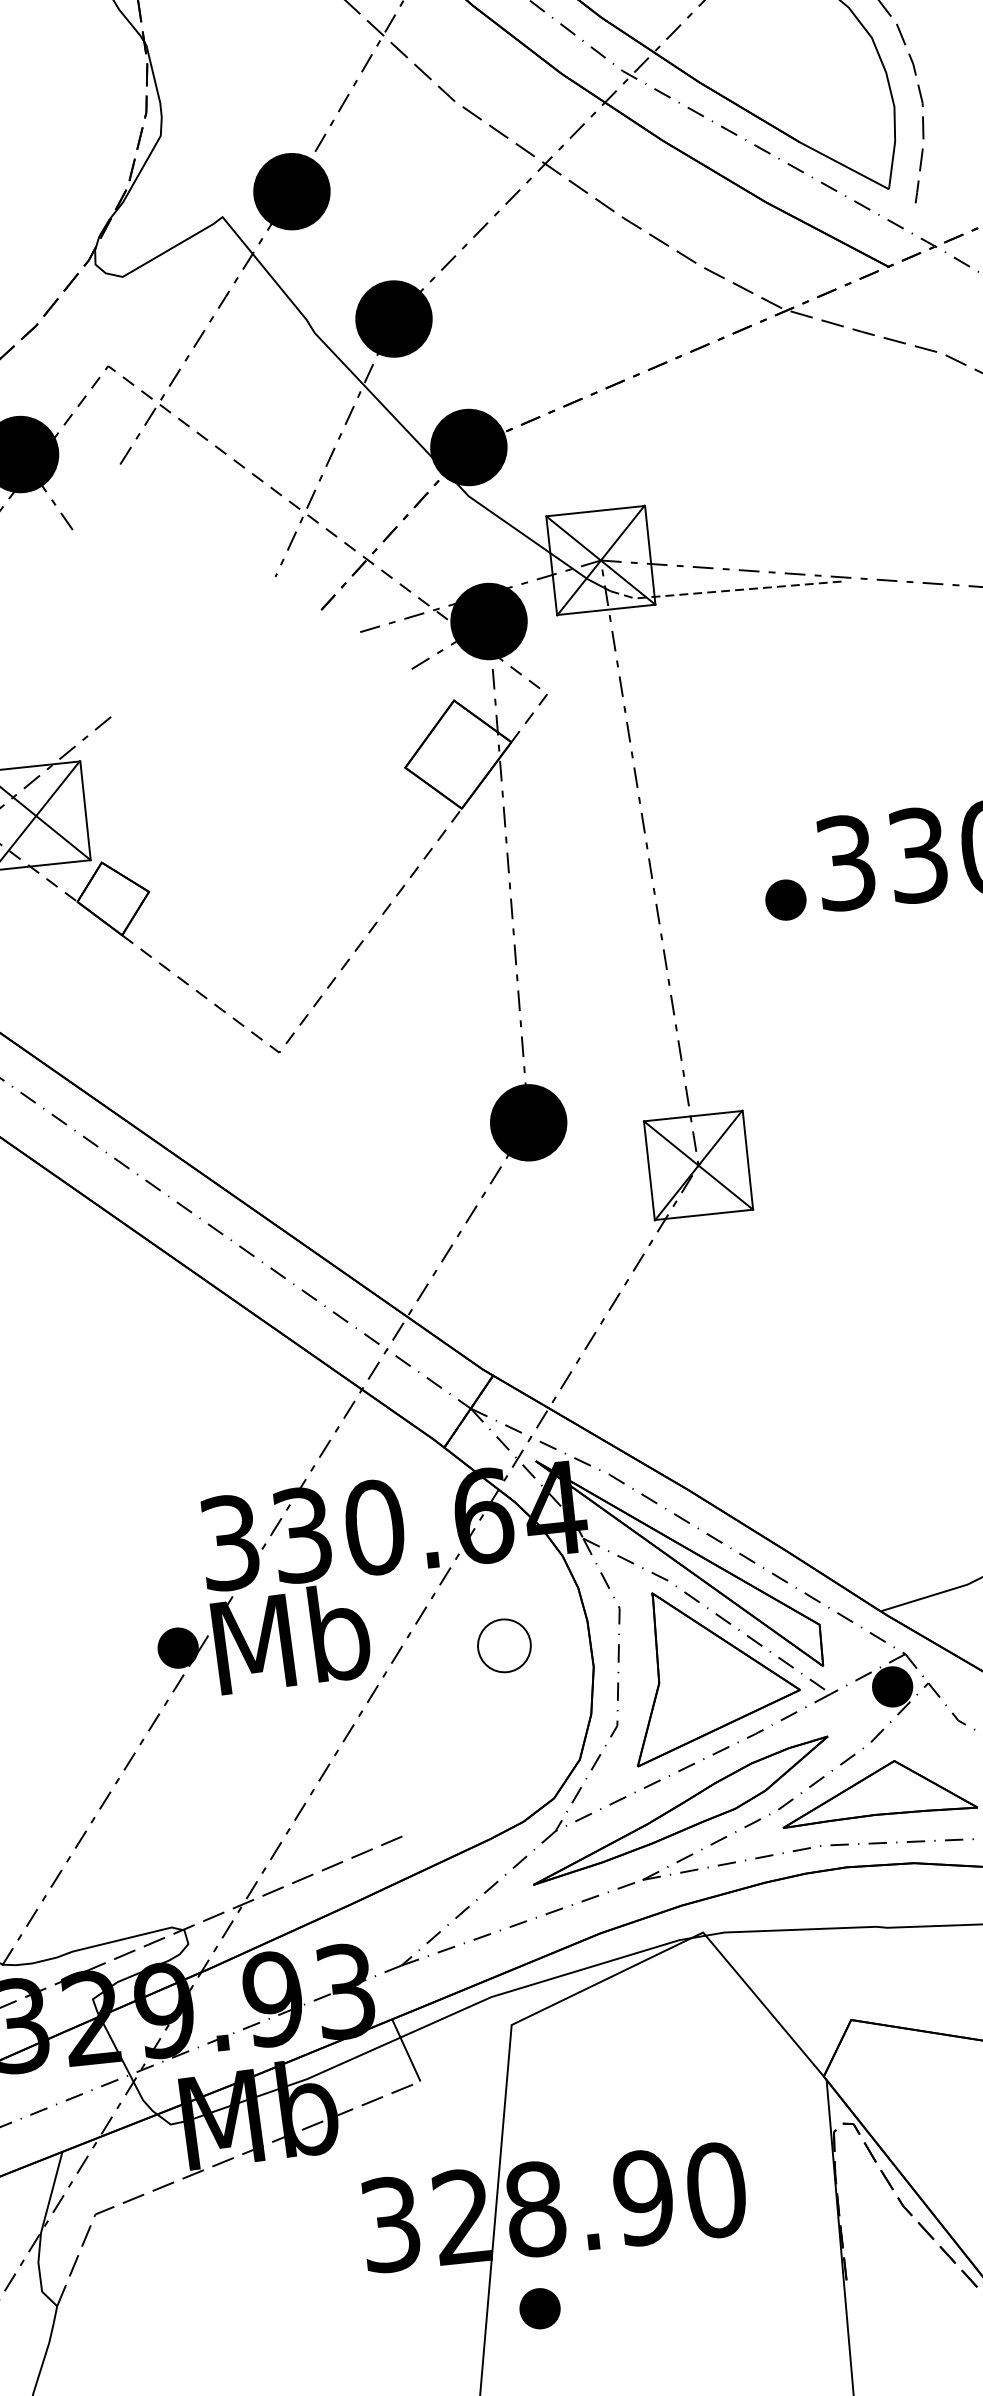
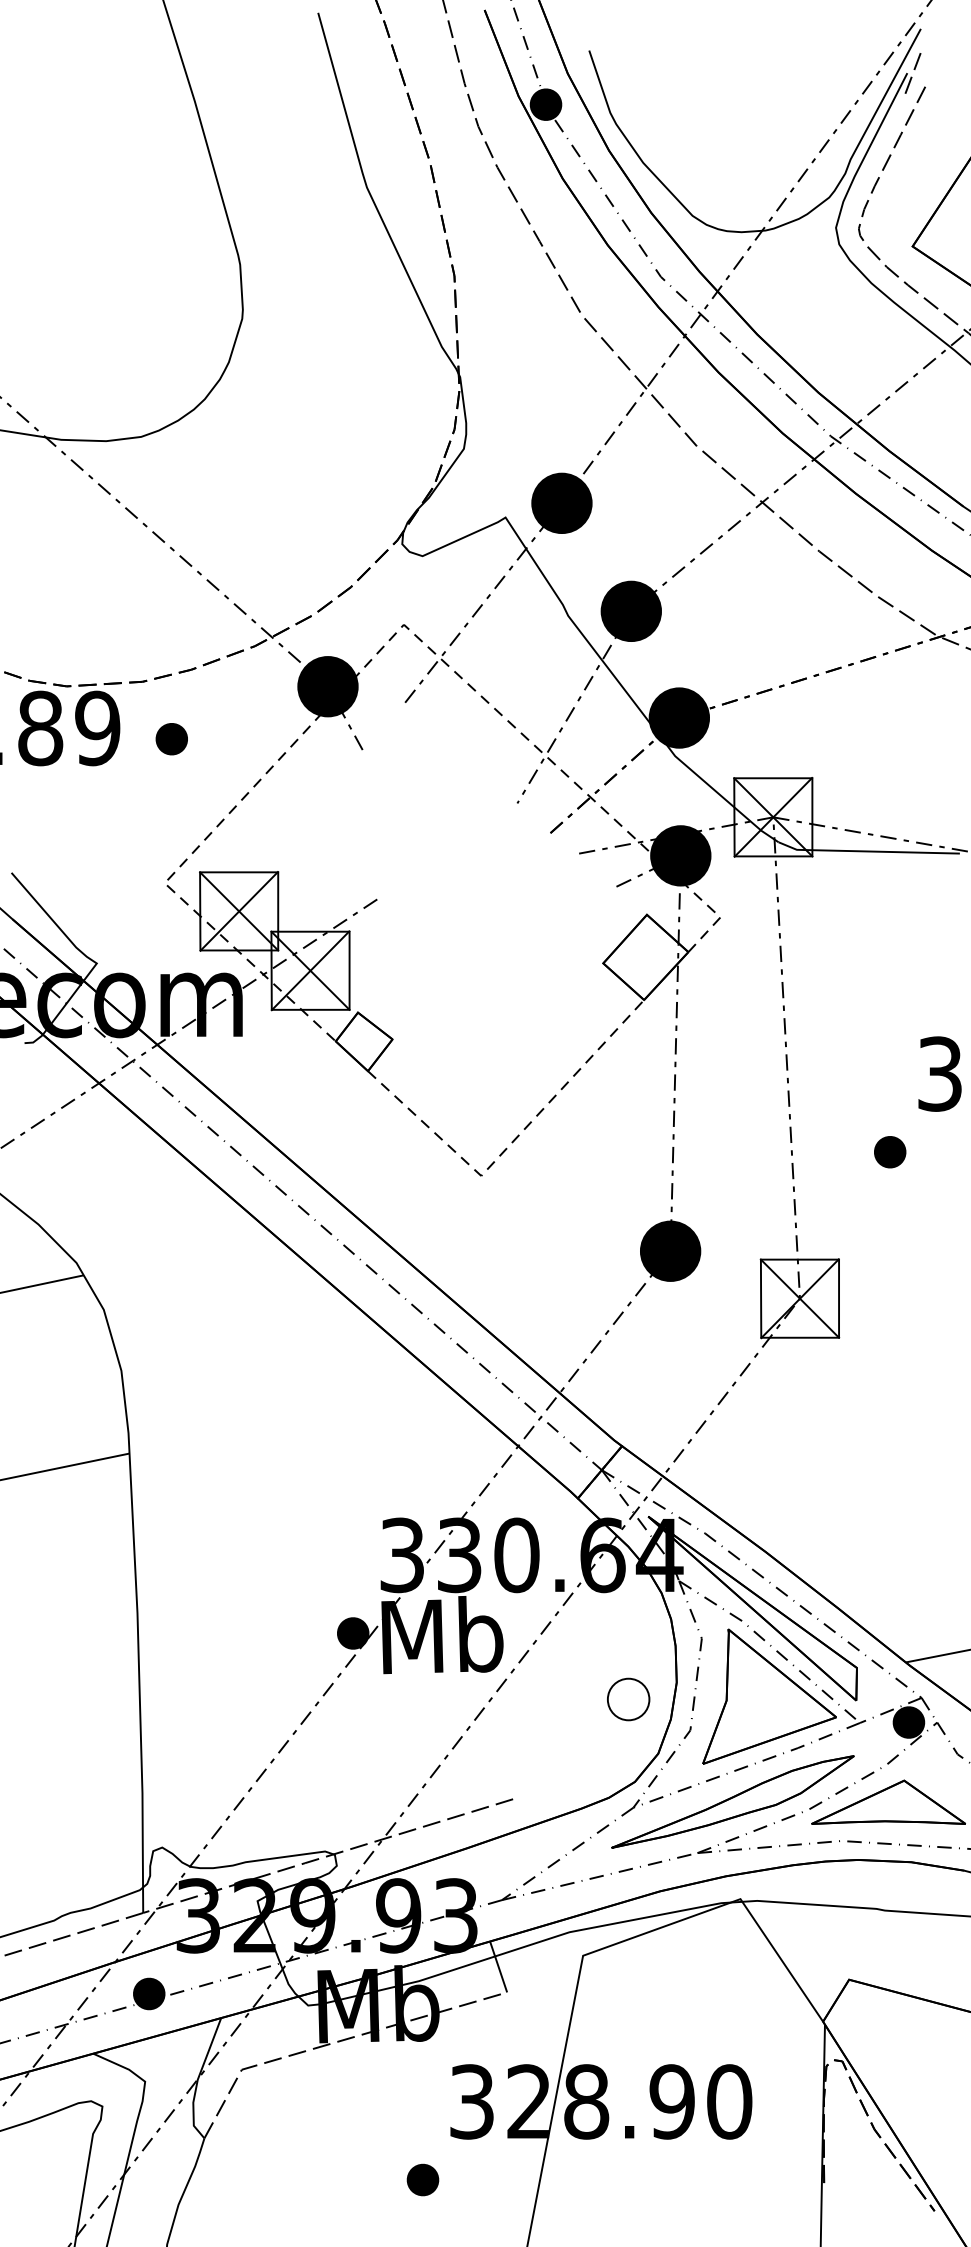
line: (724, 591) -> (867, 851), dashed -> solid
part: (786, 900) -> (890, 1152), moved
part: (504, 1645) -> (628, 1699), moved
part: (539, 2308) -> (422, 2179), moved

